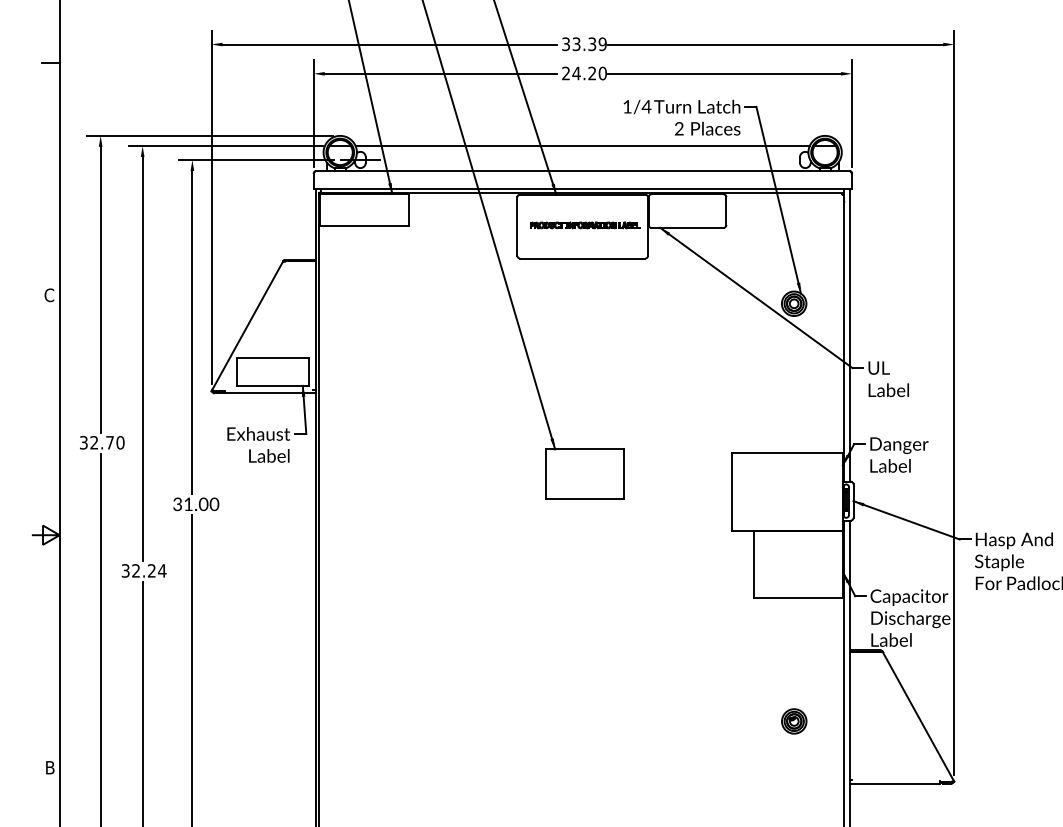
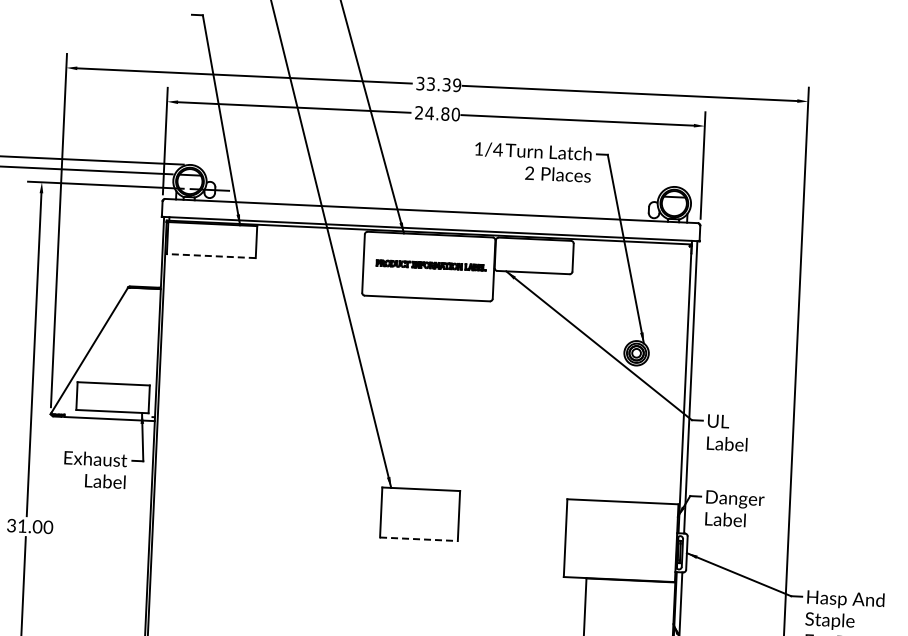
text: (592, 73) -> (445, 114), 24.20 -> 24.80
line: (582, 146) -> (432, 186), removed
line: (364, 226) -> (210, 256), solid -> dashed
line: (585, 499) -> (419, 539), solid -> dashed

